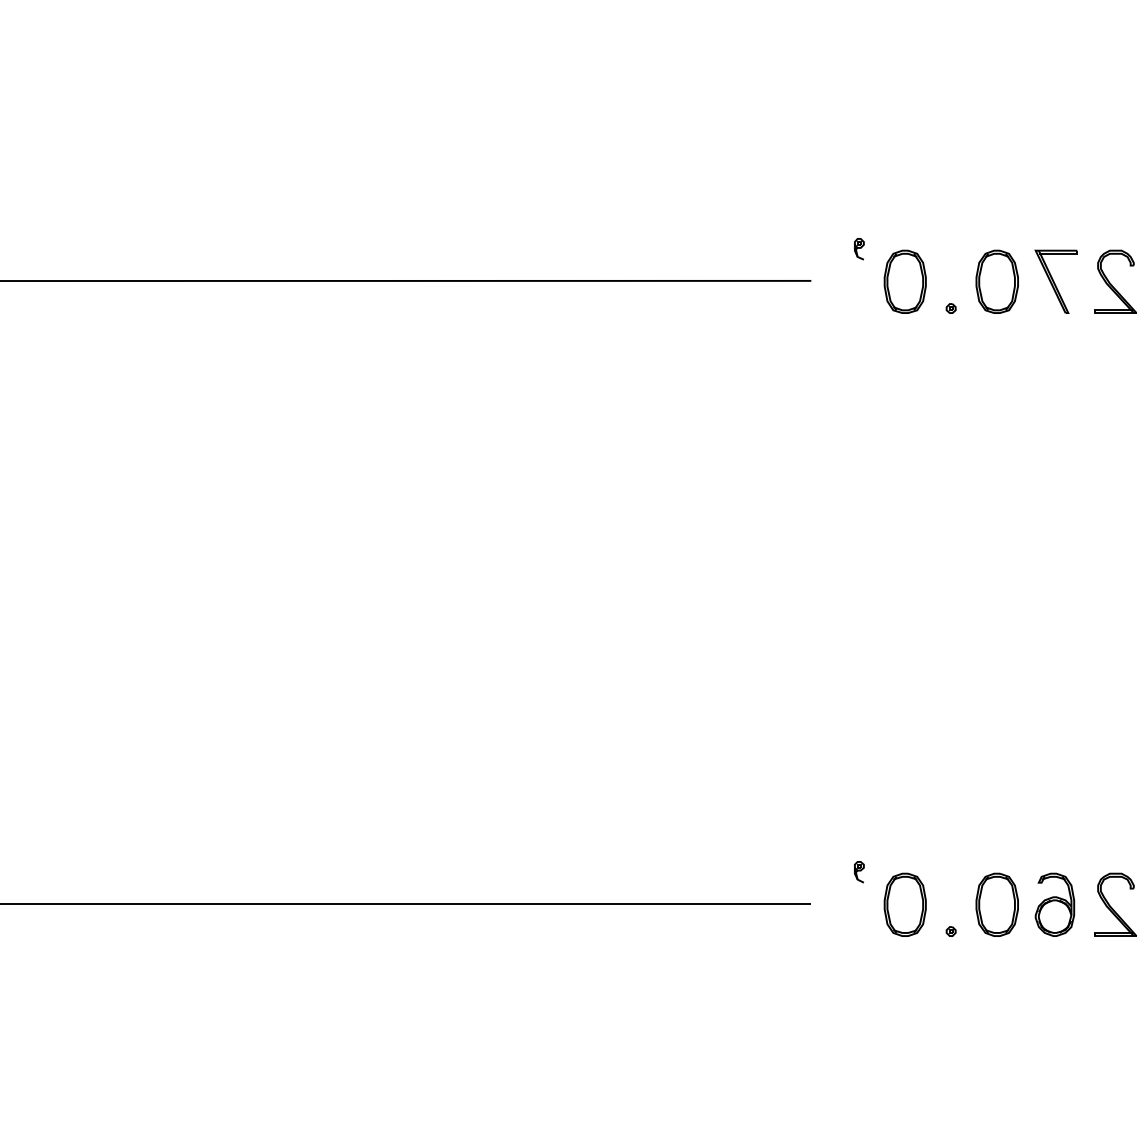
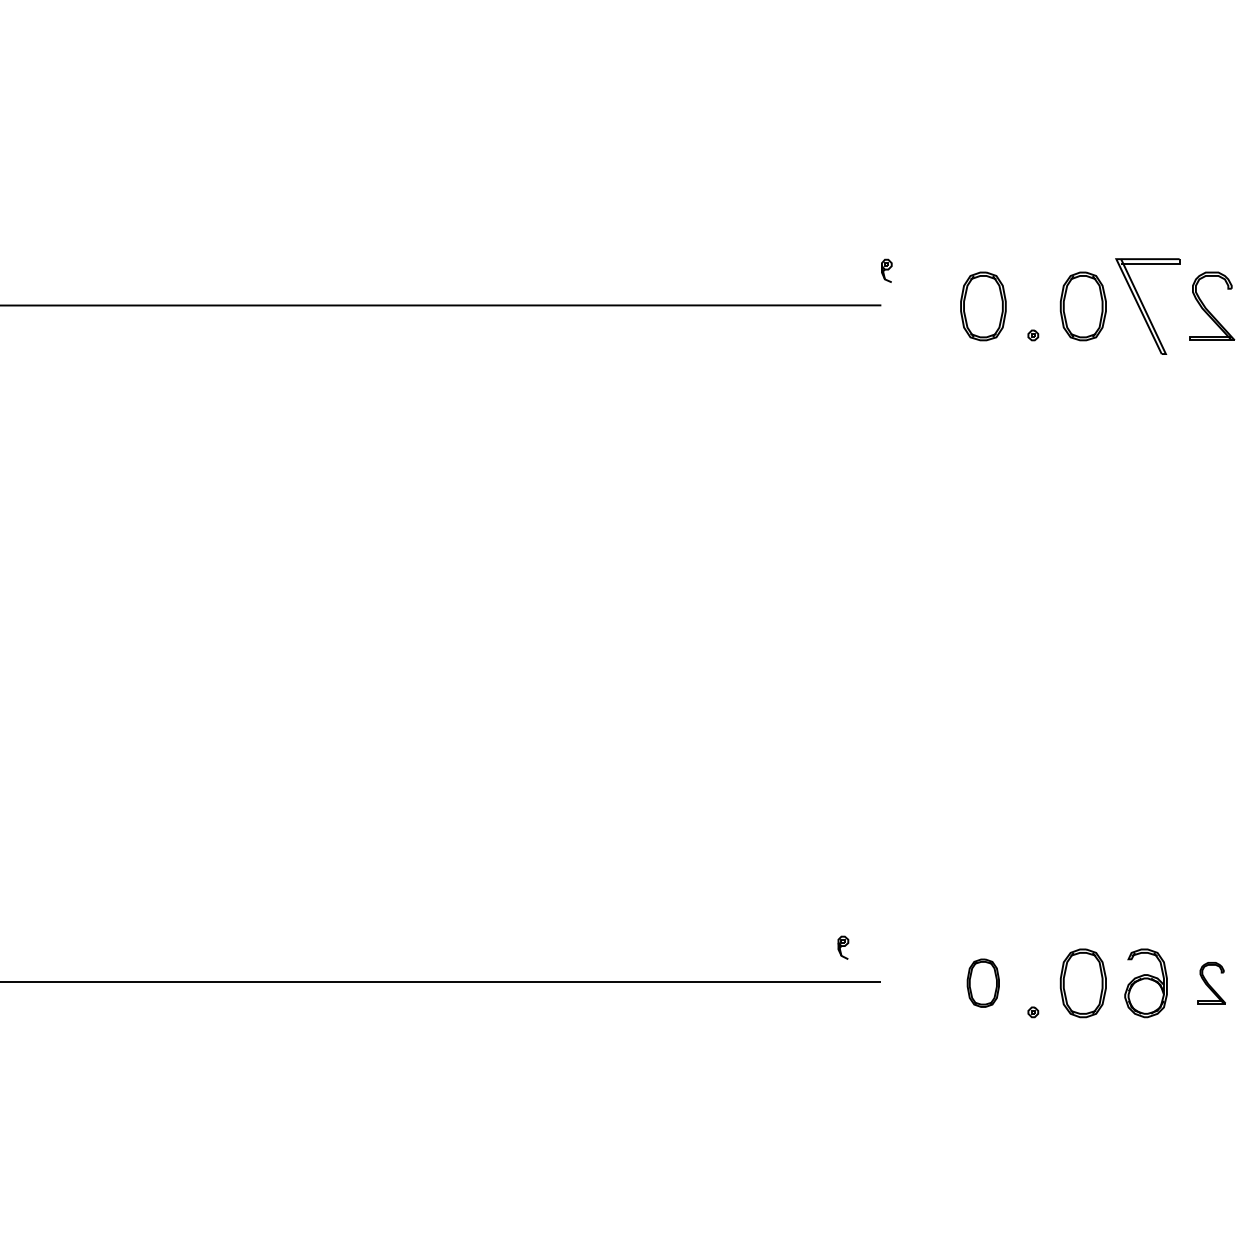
part: (859, 249) -> (886, 271), moved
part: (1055, 281) -> (1146, 306), size x1.4
part: (859, 872) -> (843, 948), moved
part: (904, 904) -> (982, 982), size x0.7
part: (1115, 904) -> (1211, 982), size x0.6

